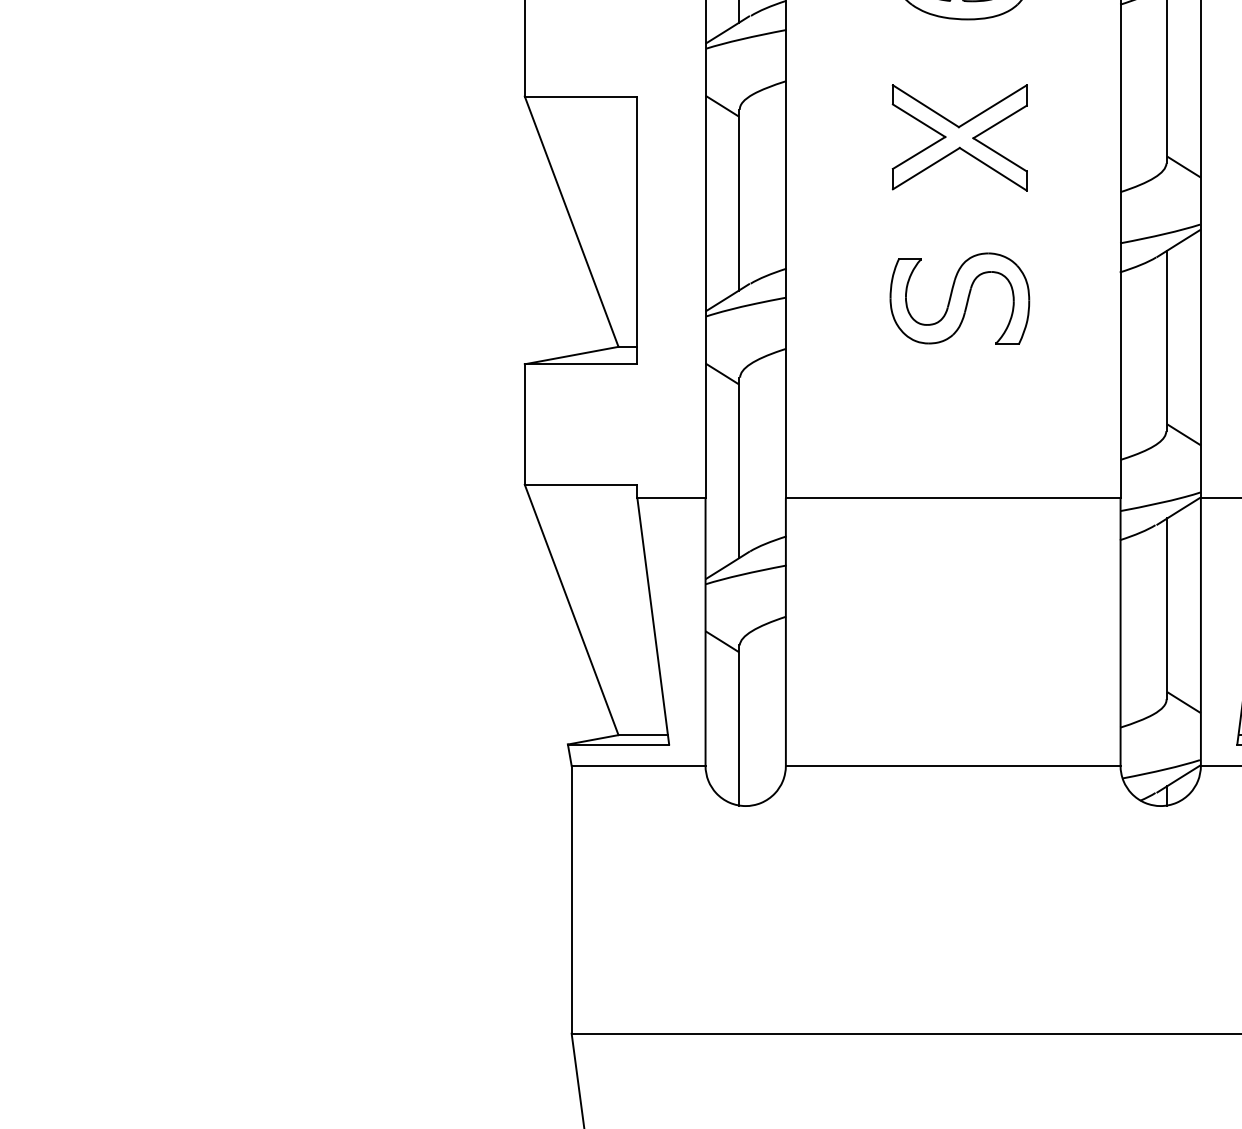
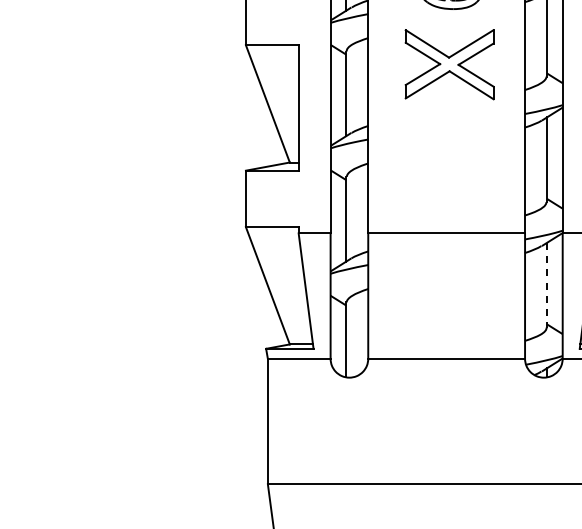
part: (959, 137) -> (449, 64), size x1.4
part: (959, 297) -> (449, 139), removed
line: (1168, 609) -> (547, 285), solid -> dashed

